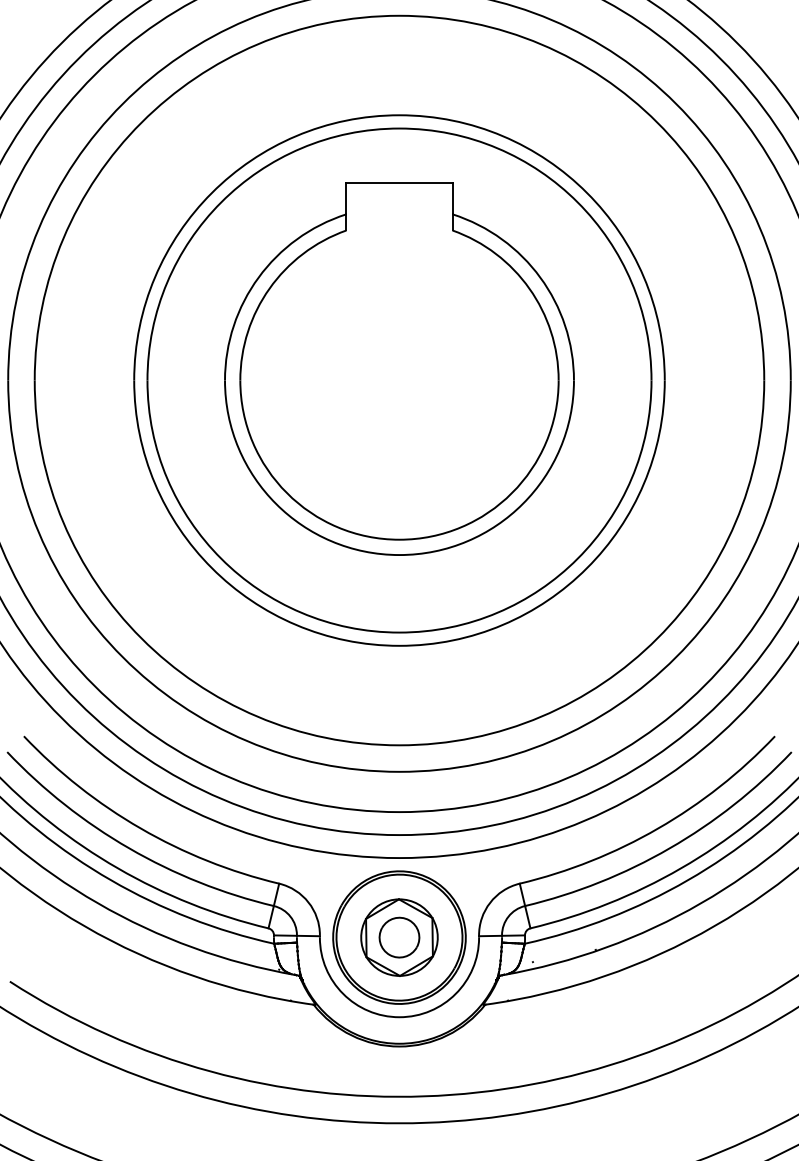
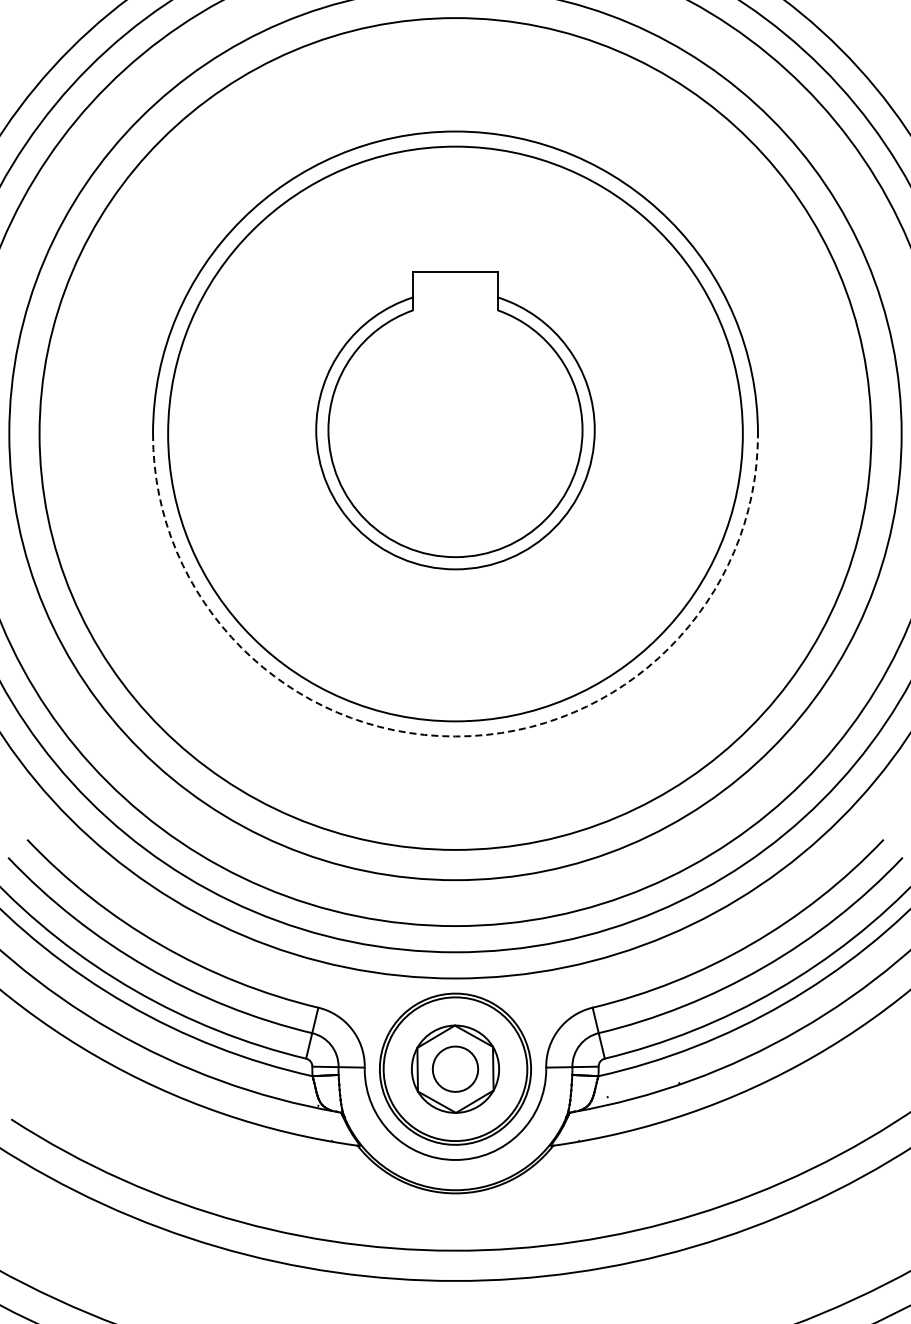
part: (399, 368) -> (455, 420), size x0.7
arc: (399, 645) -> (455, 736), solid -> dashed

